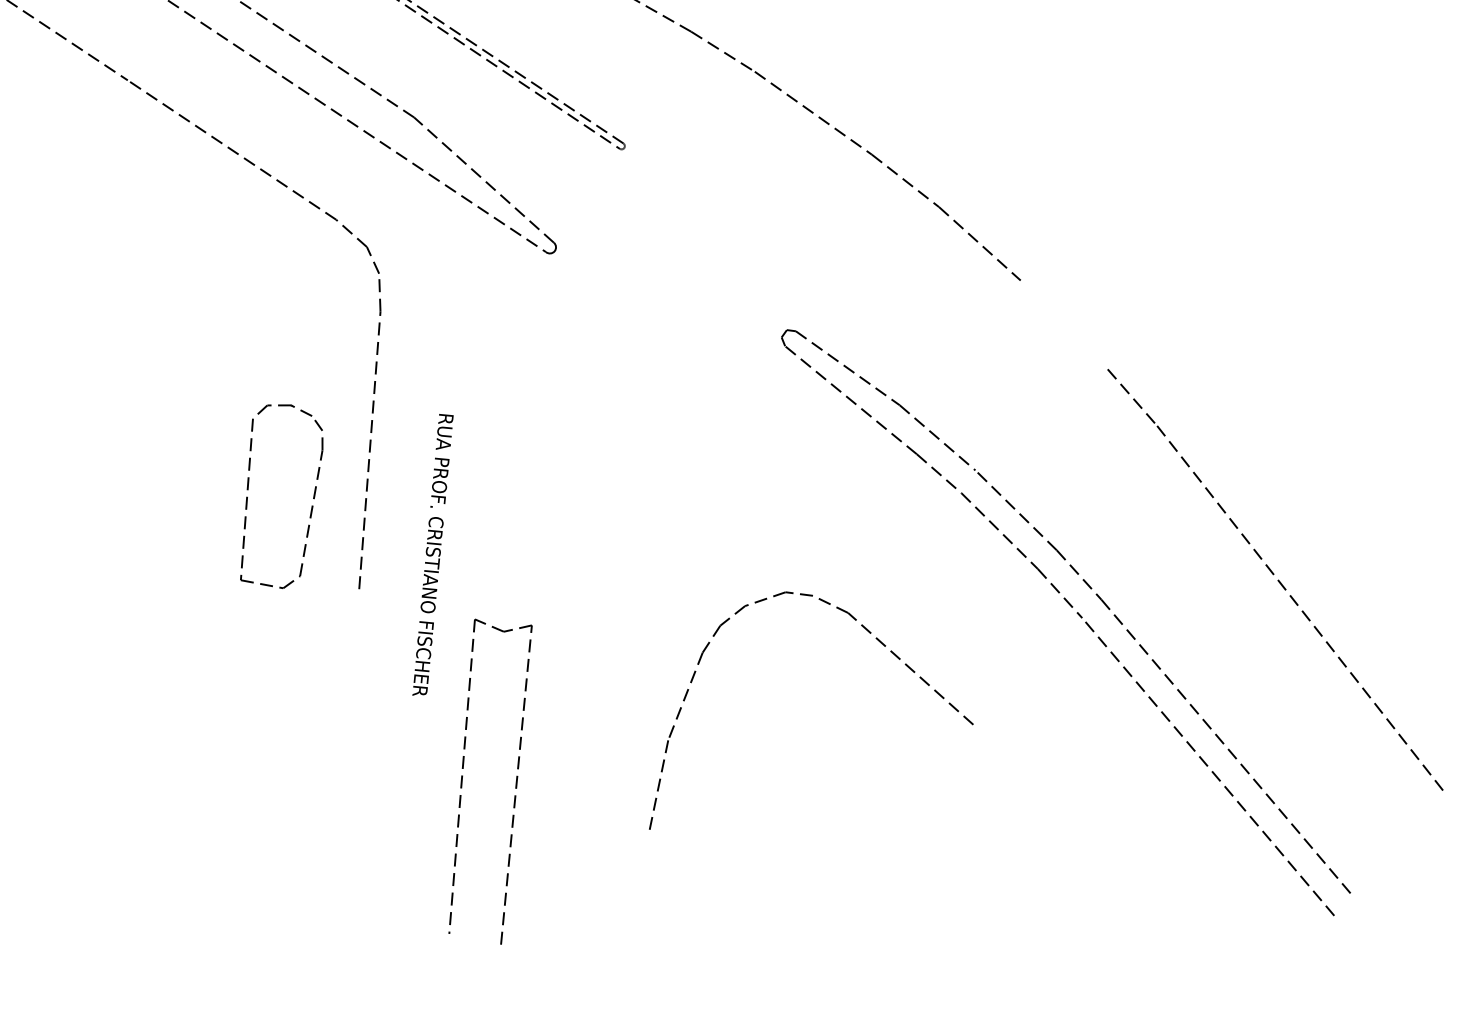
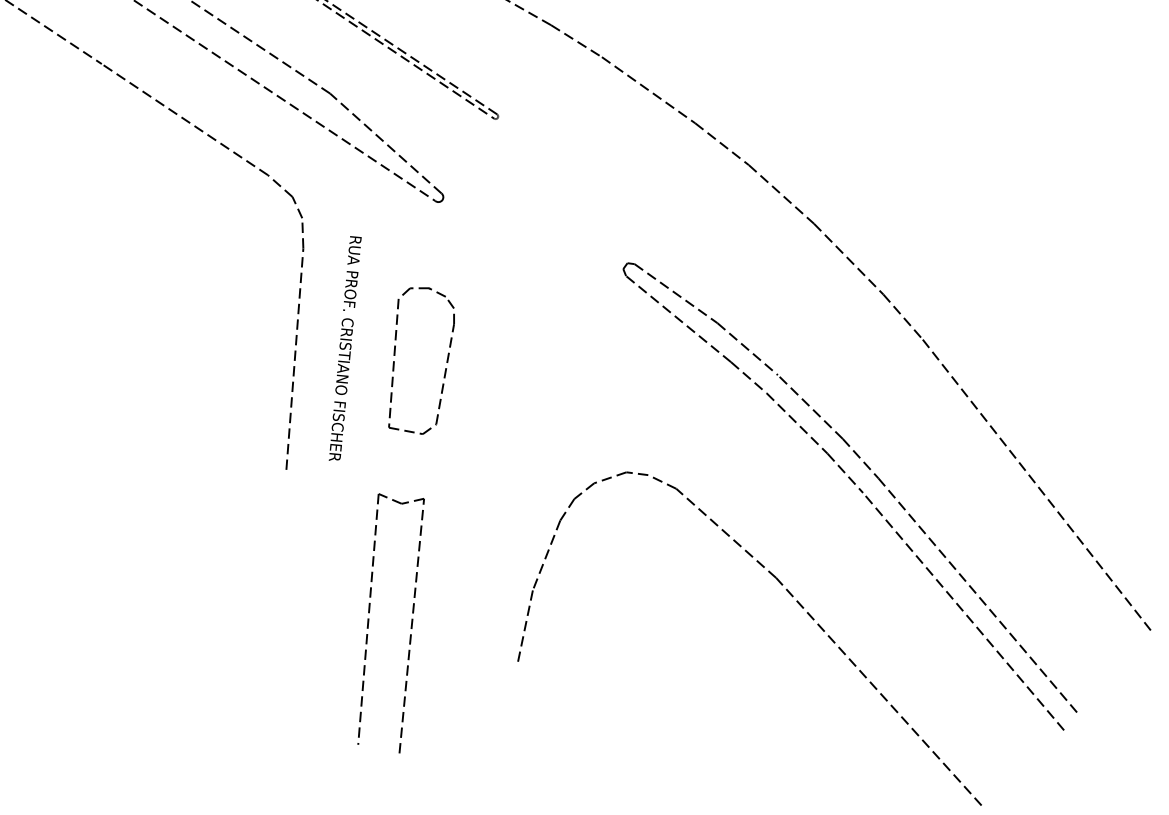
line: (1064, 324) -> (848, 258), added
part: (312, 495) -> (446, 360), moved
text: (432, 554) -> (344, 348), moved
line: (1101, 867) -> (878, 691), added

